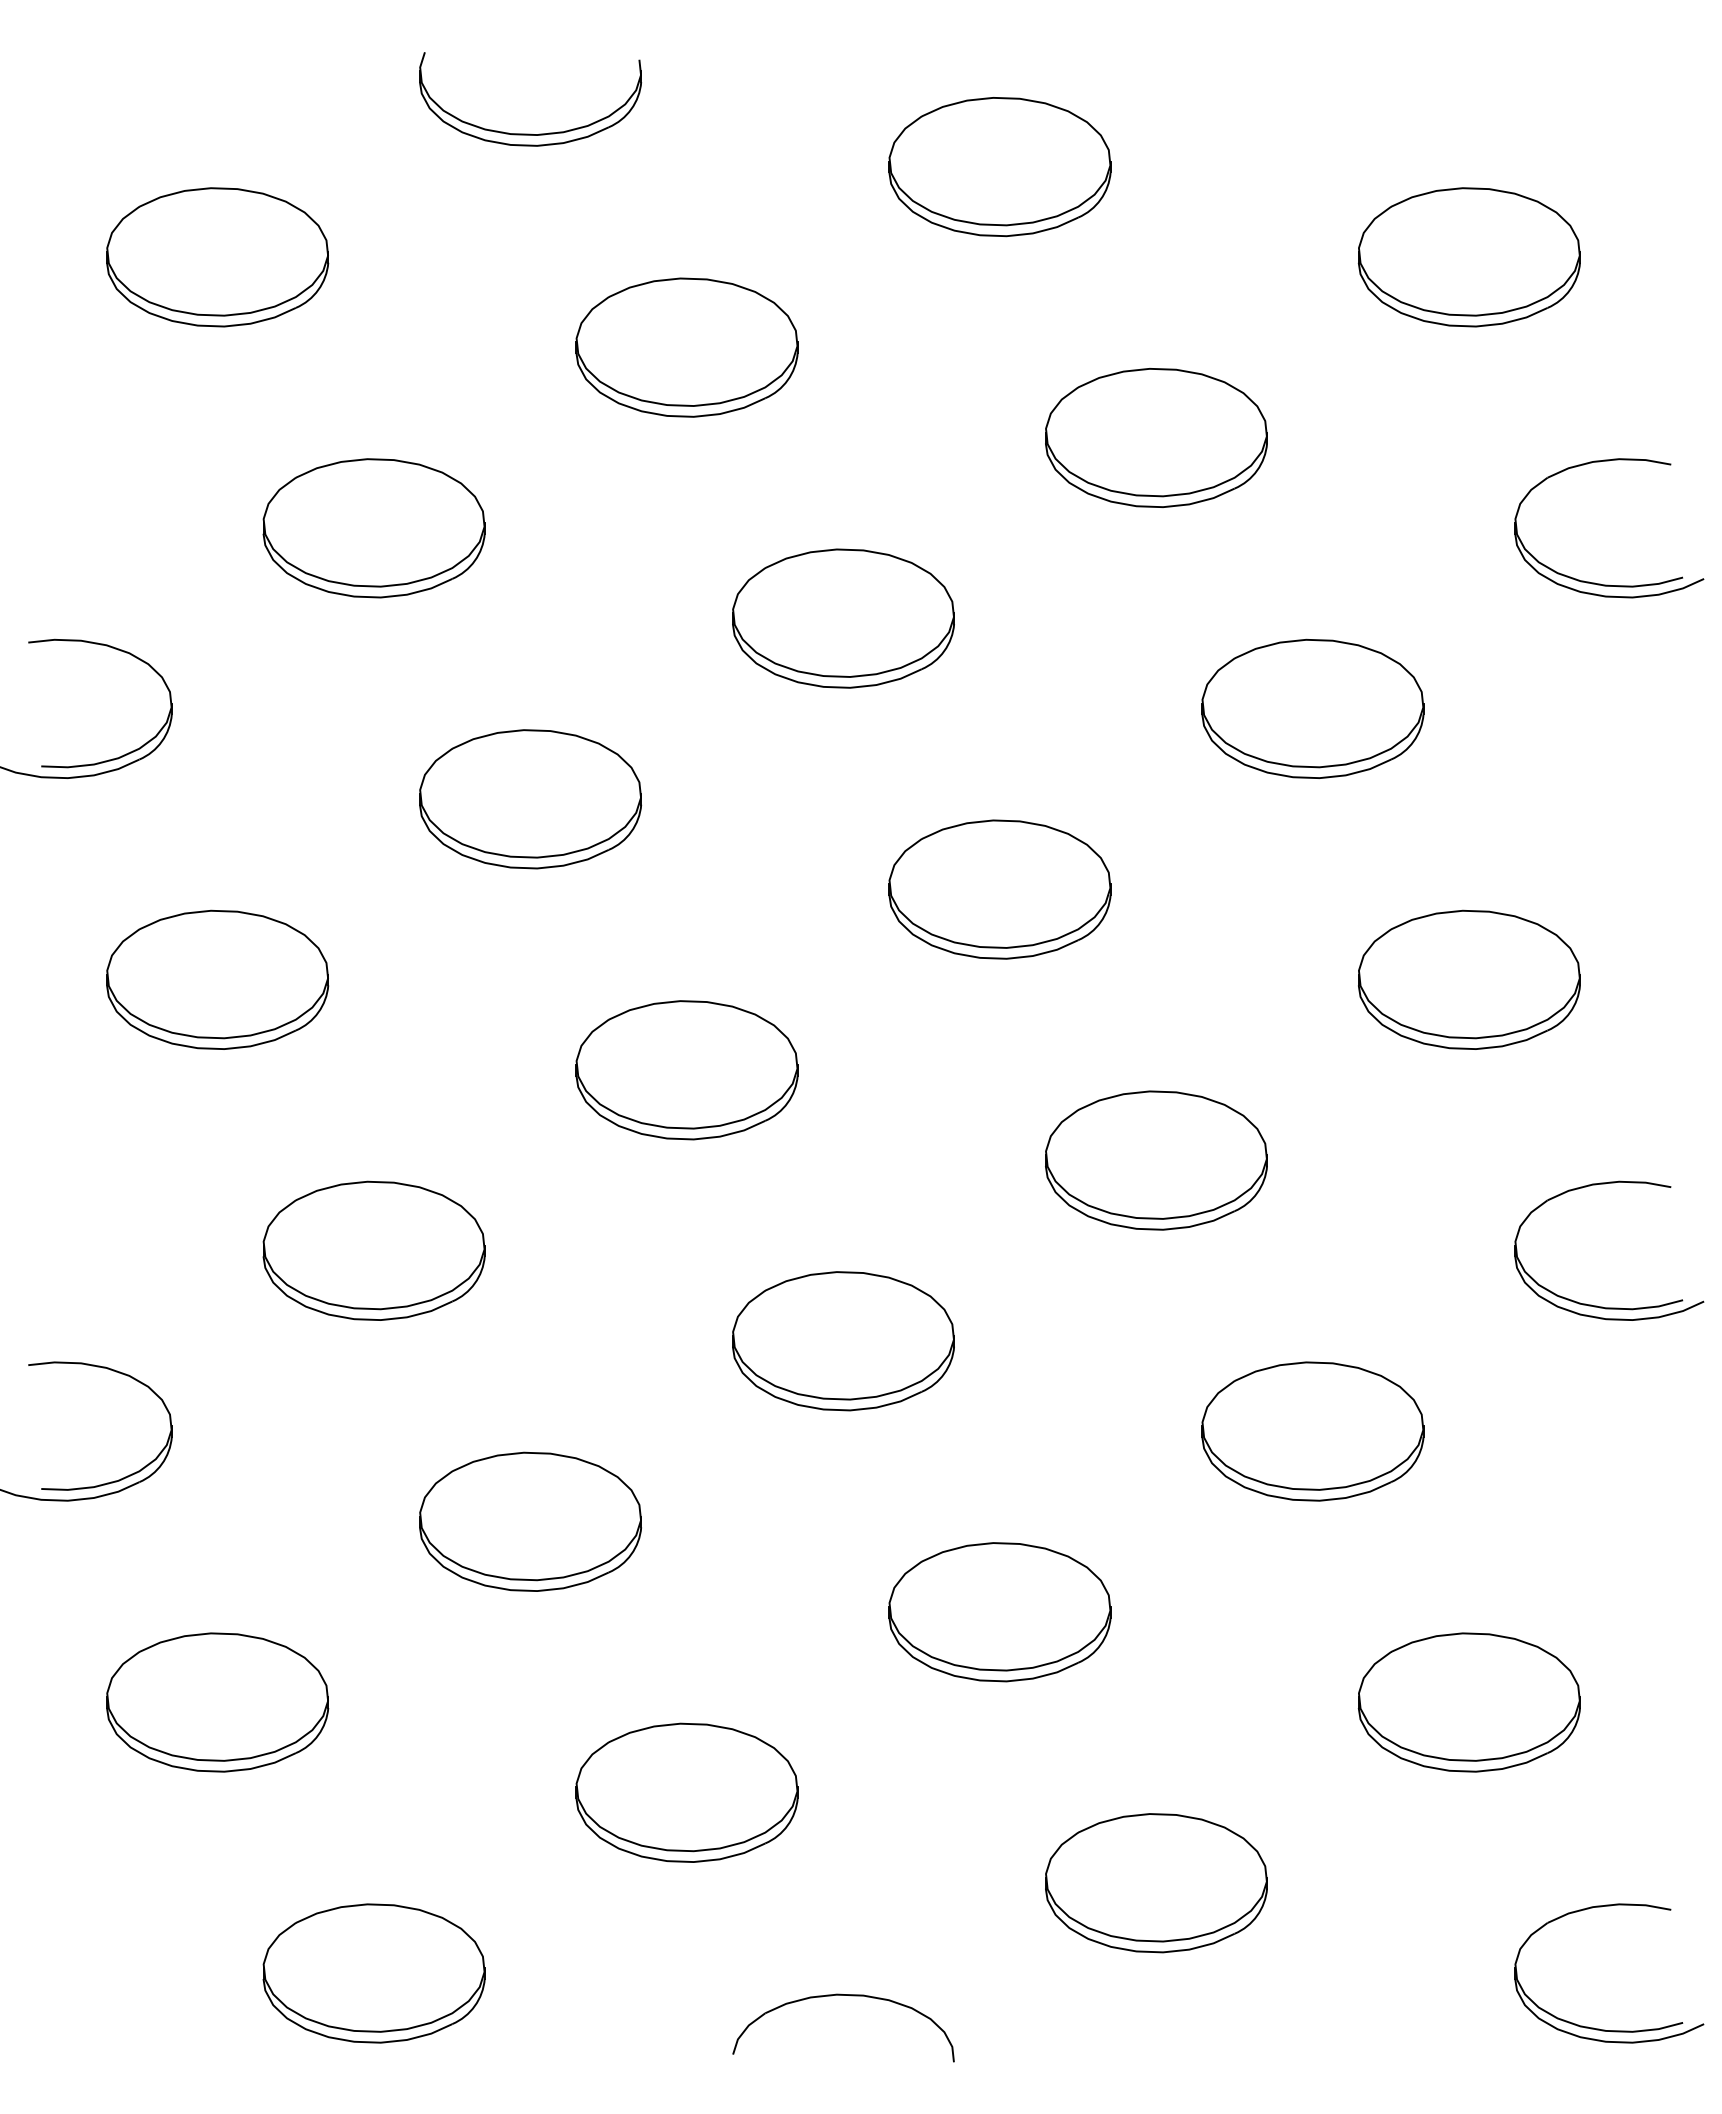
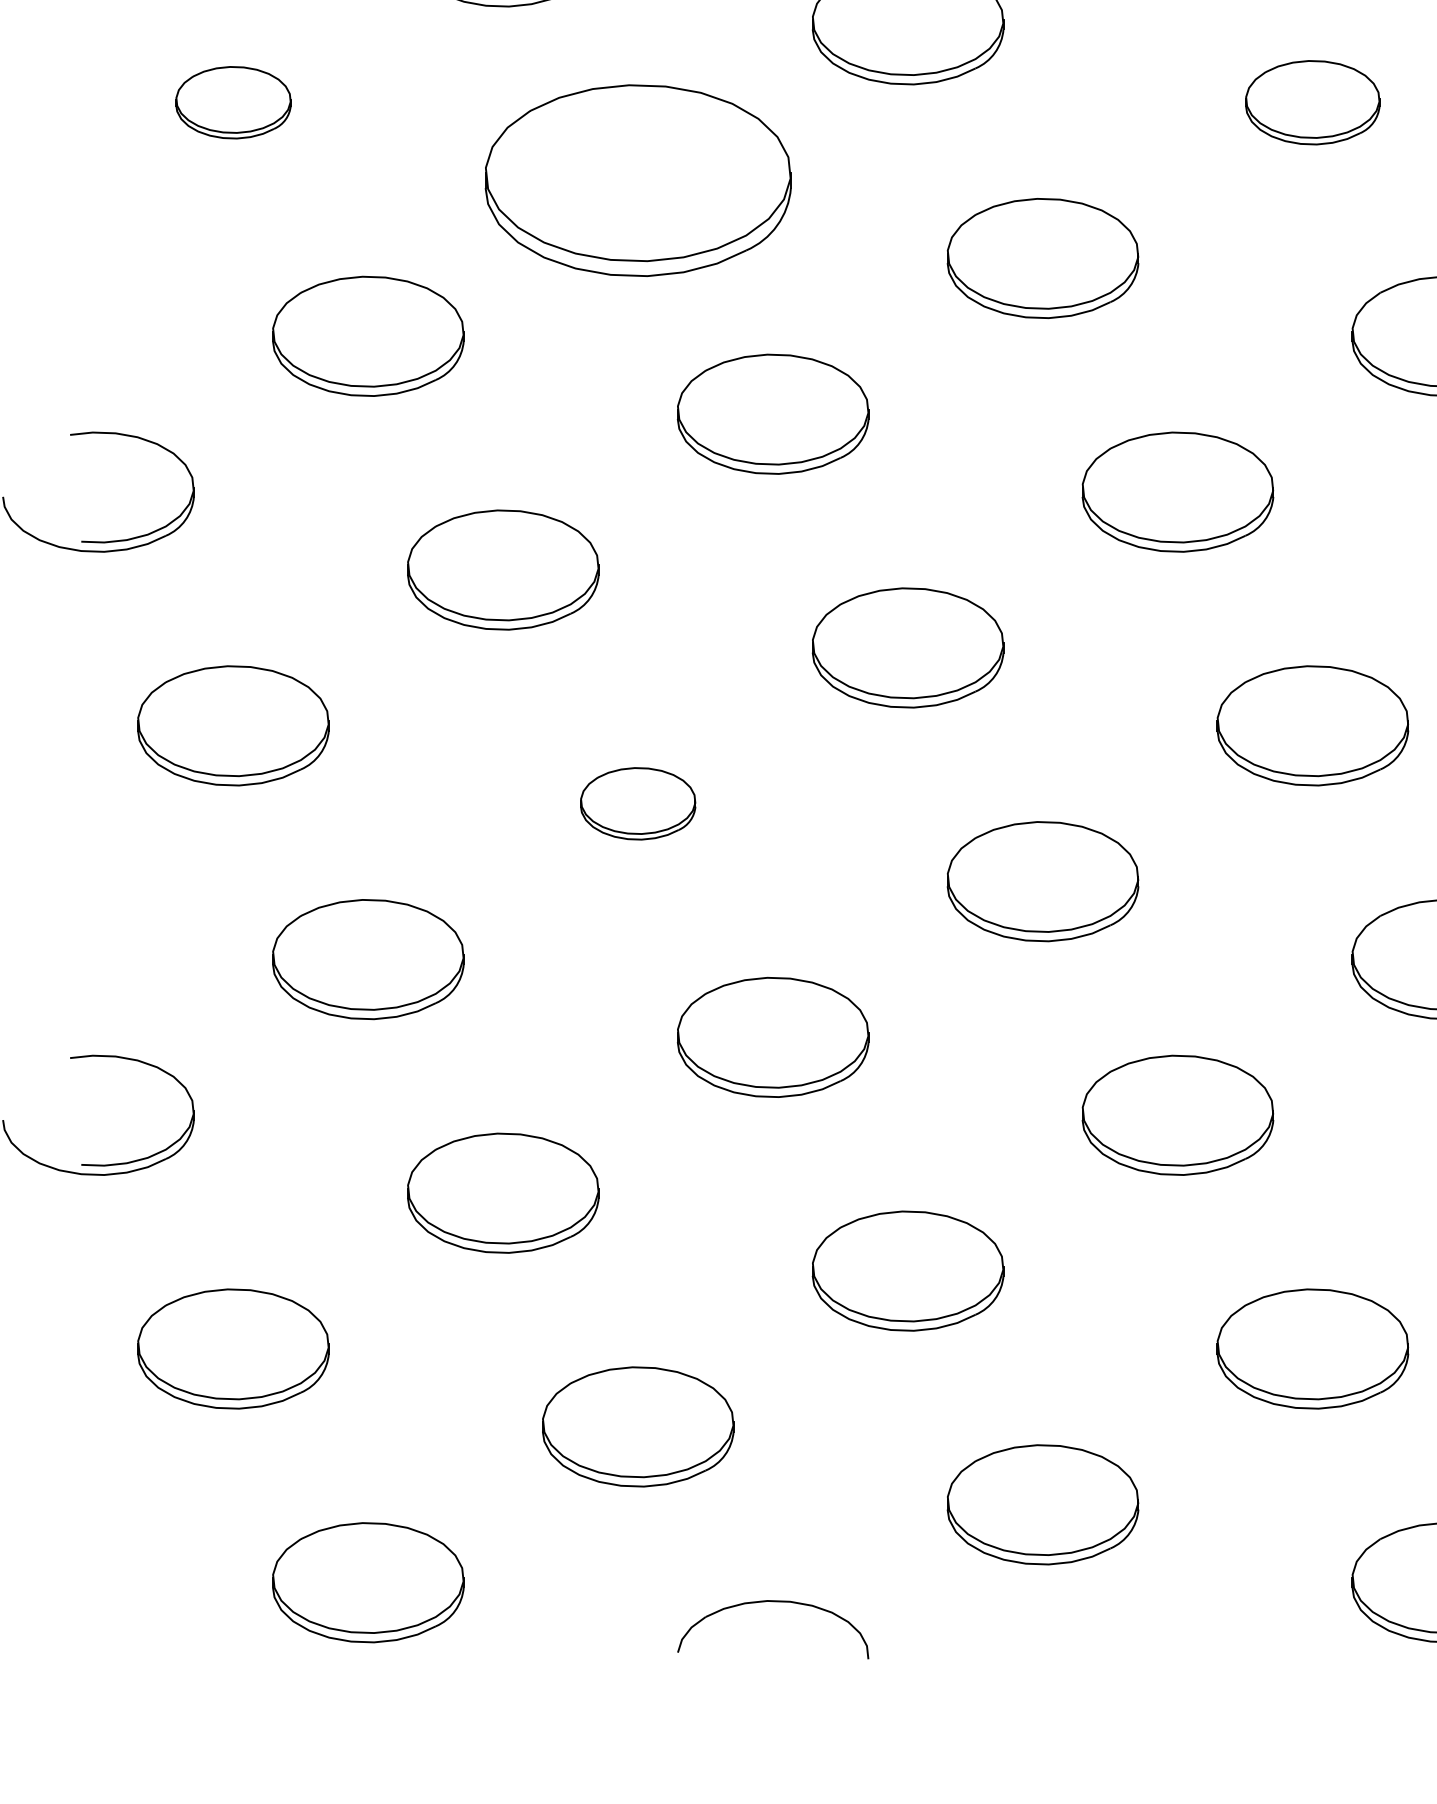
part: (217, 257) -> (233, 102), size x0.6
part: (1468, 257) -> (1312, 102), size x0.7
part: (686, 347) -> (637, 180), size x1.6
part: (686, 1070) -> (637, 803), size x0.6

